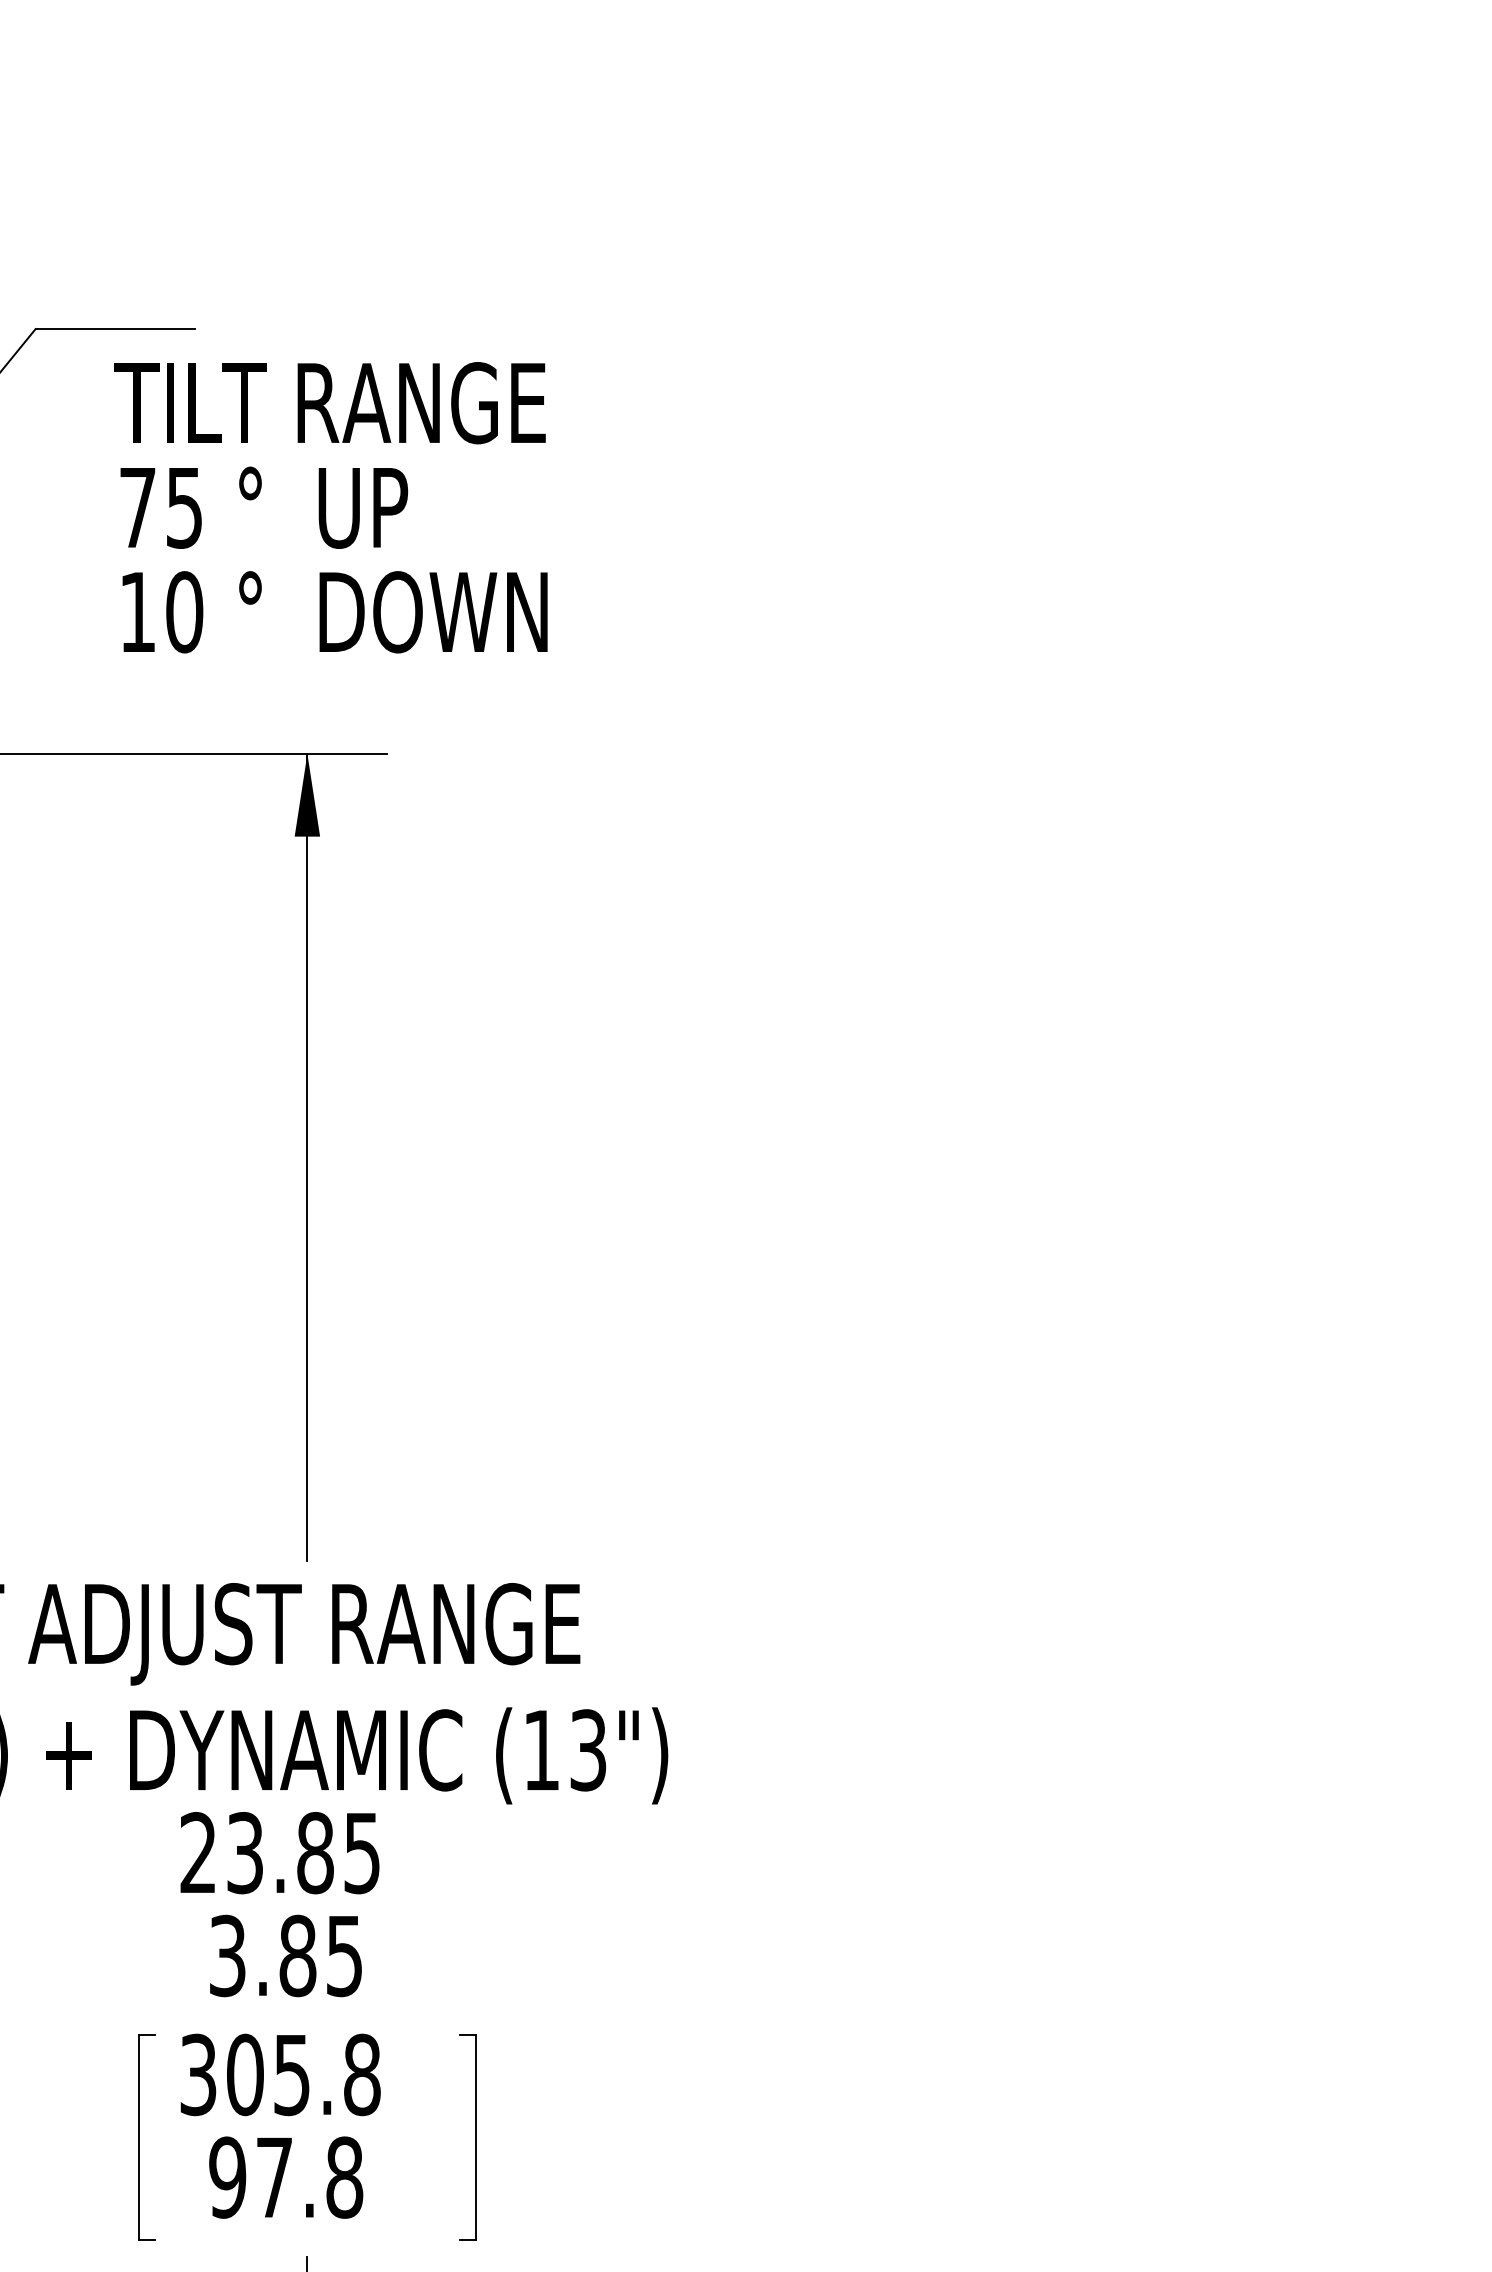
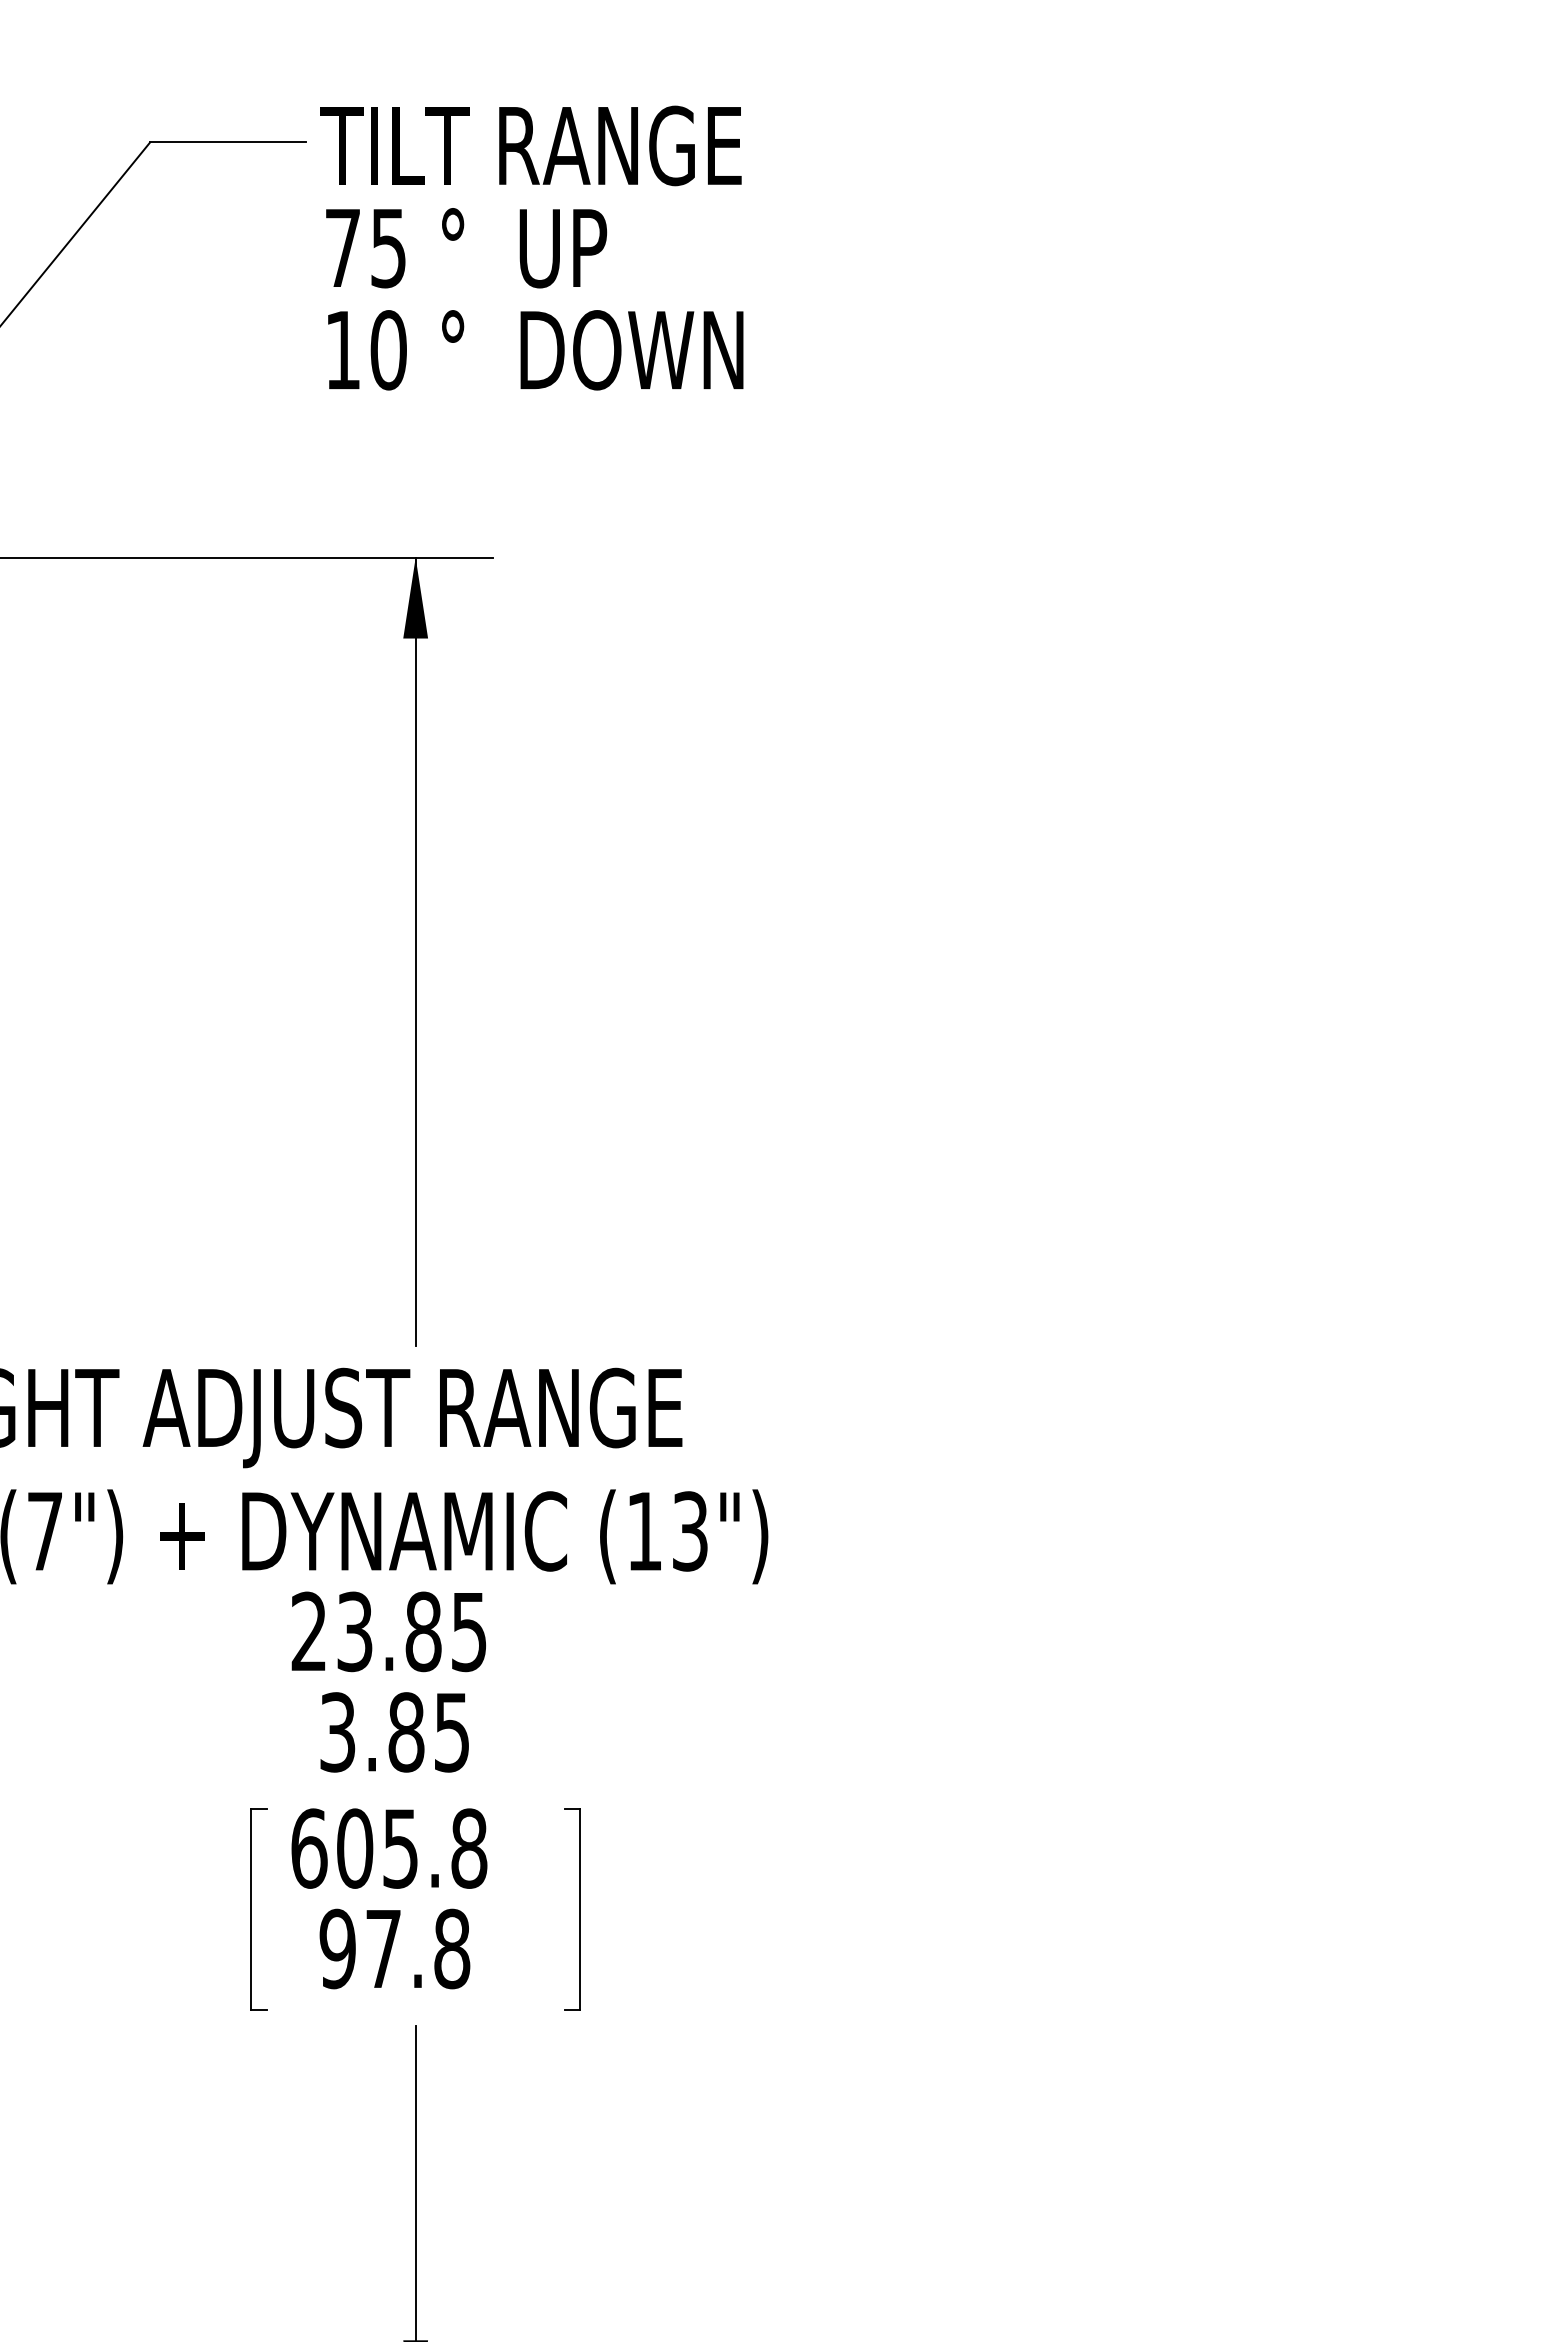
text: (330, 507) -> (531, 247), moved
text: (198, 2074) -> (309, 1848), 305.8 -> 605.8

